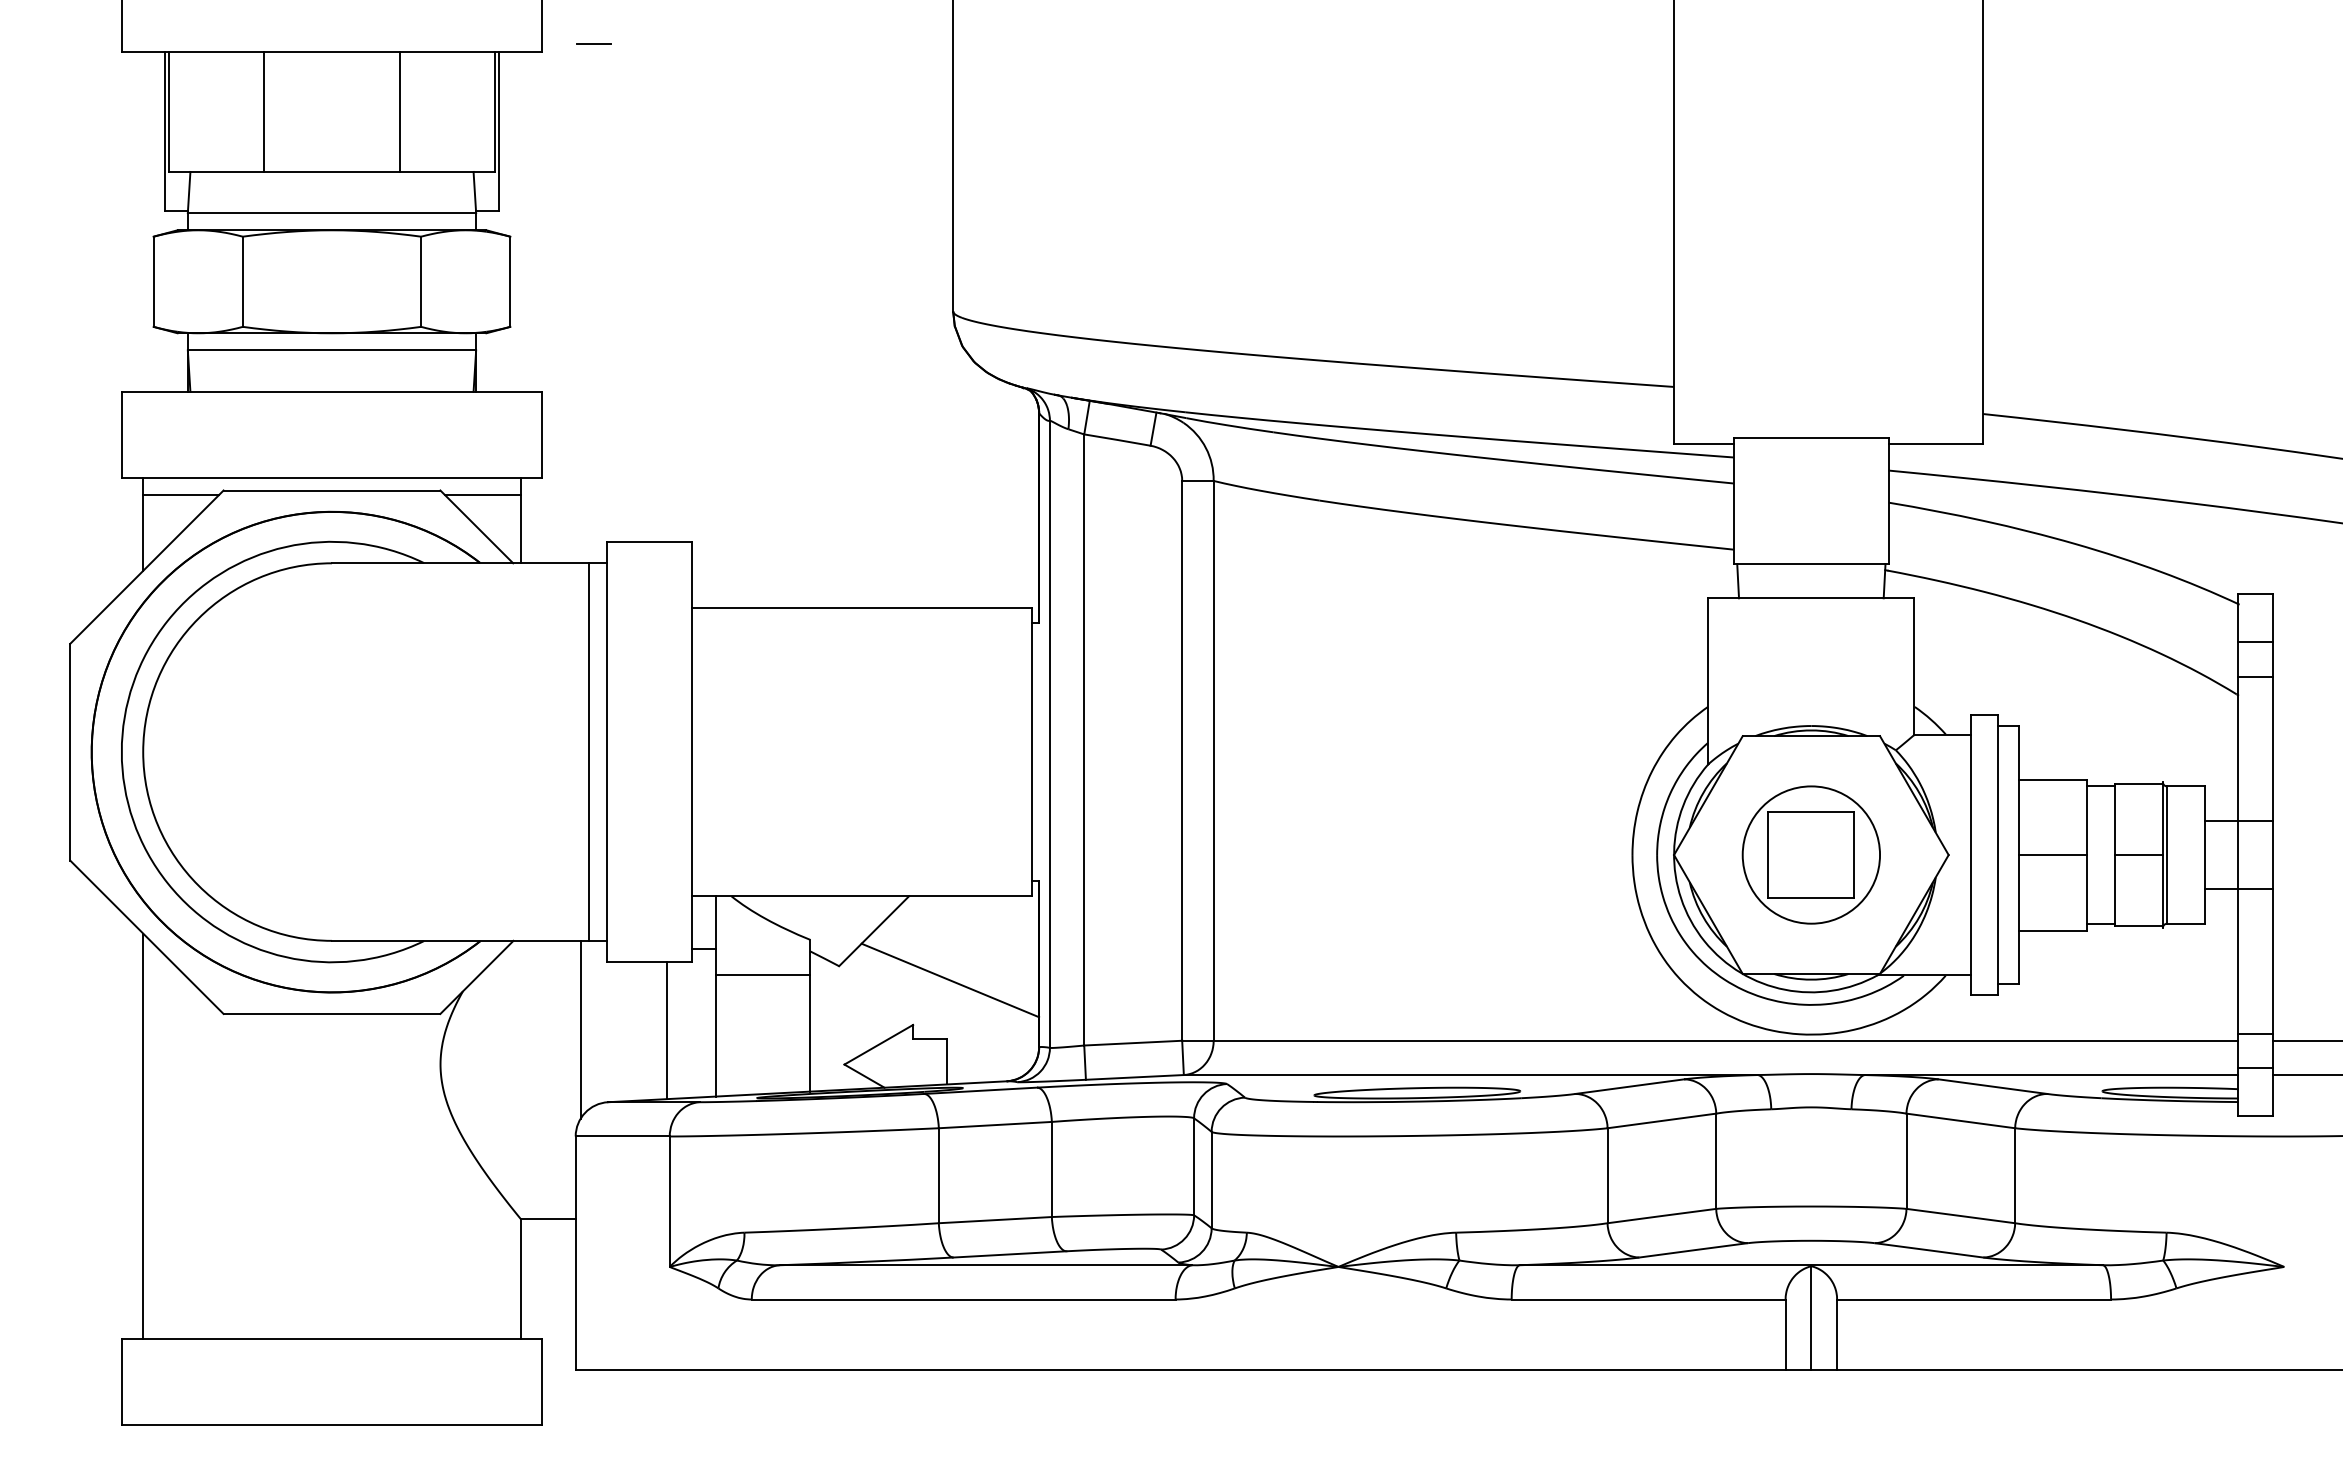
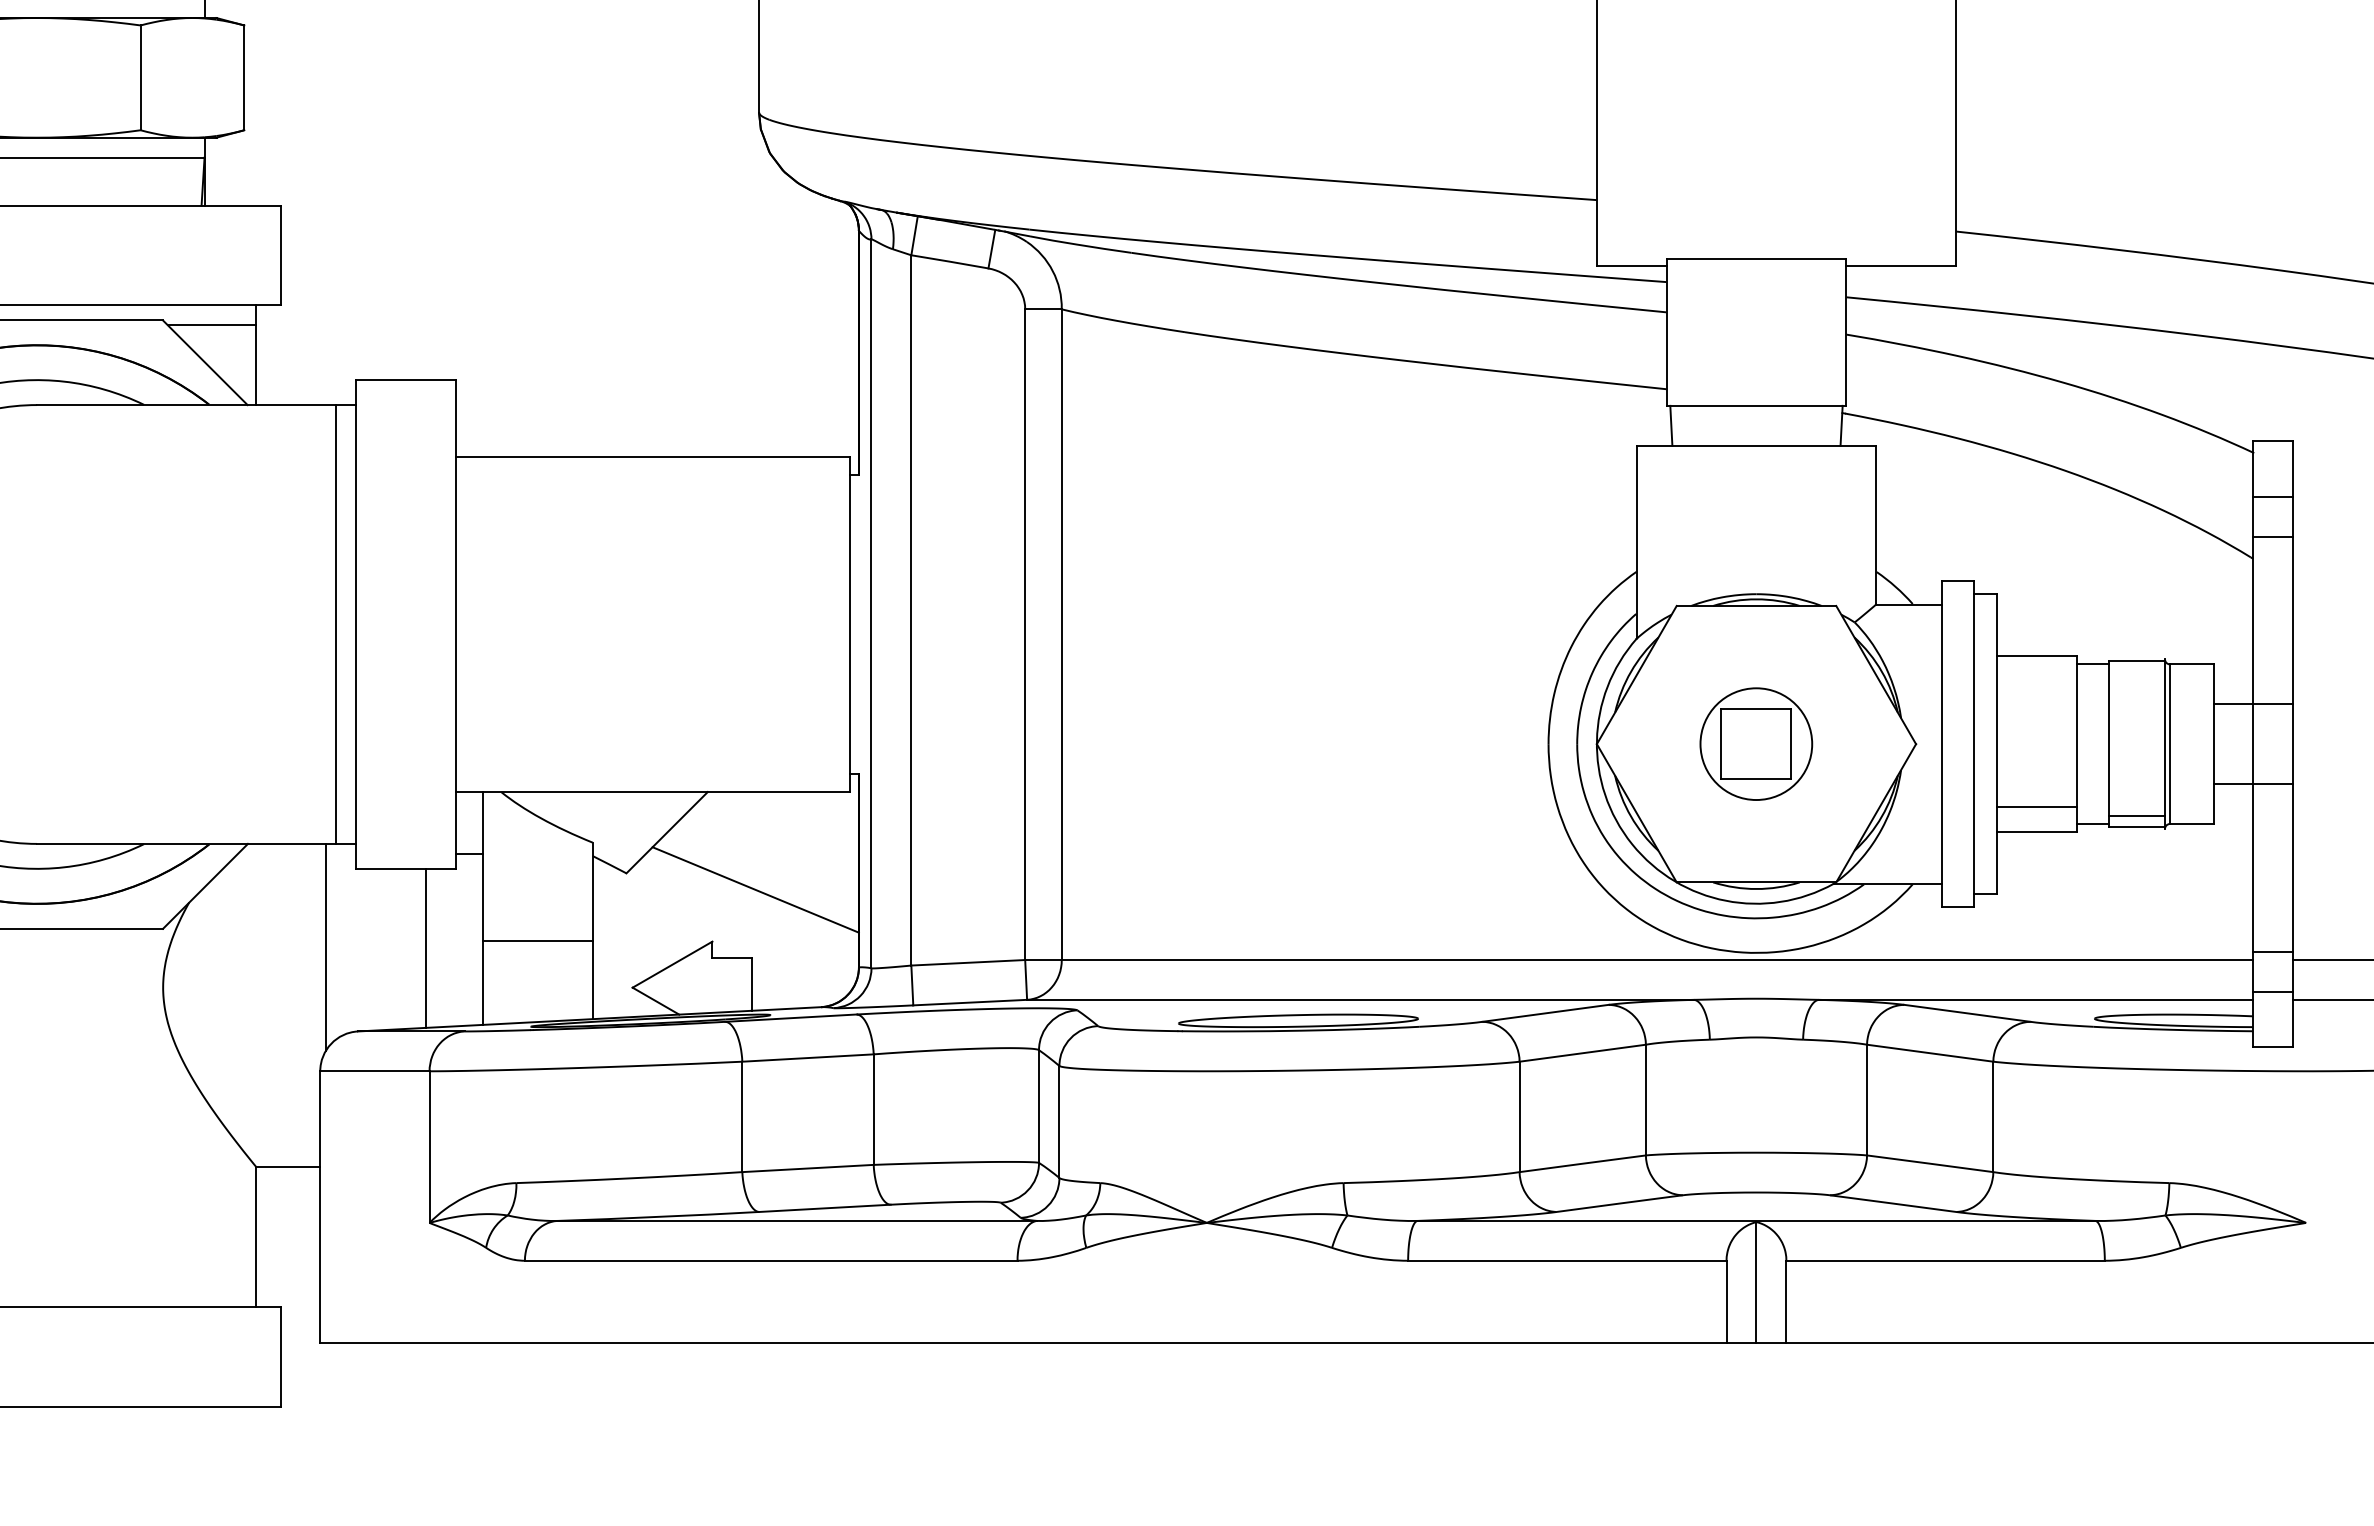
part: (1810, 854) -> (1755, 743), size x0.7
line: (2052, 855) -> (2036, 807), moved
line: (2138, 855) -> (2136, 816), moved
line: (762, 975) -> (537, 941), moved

